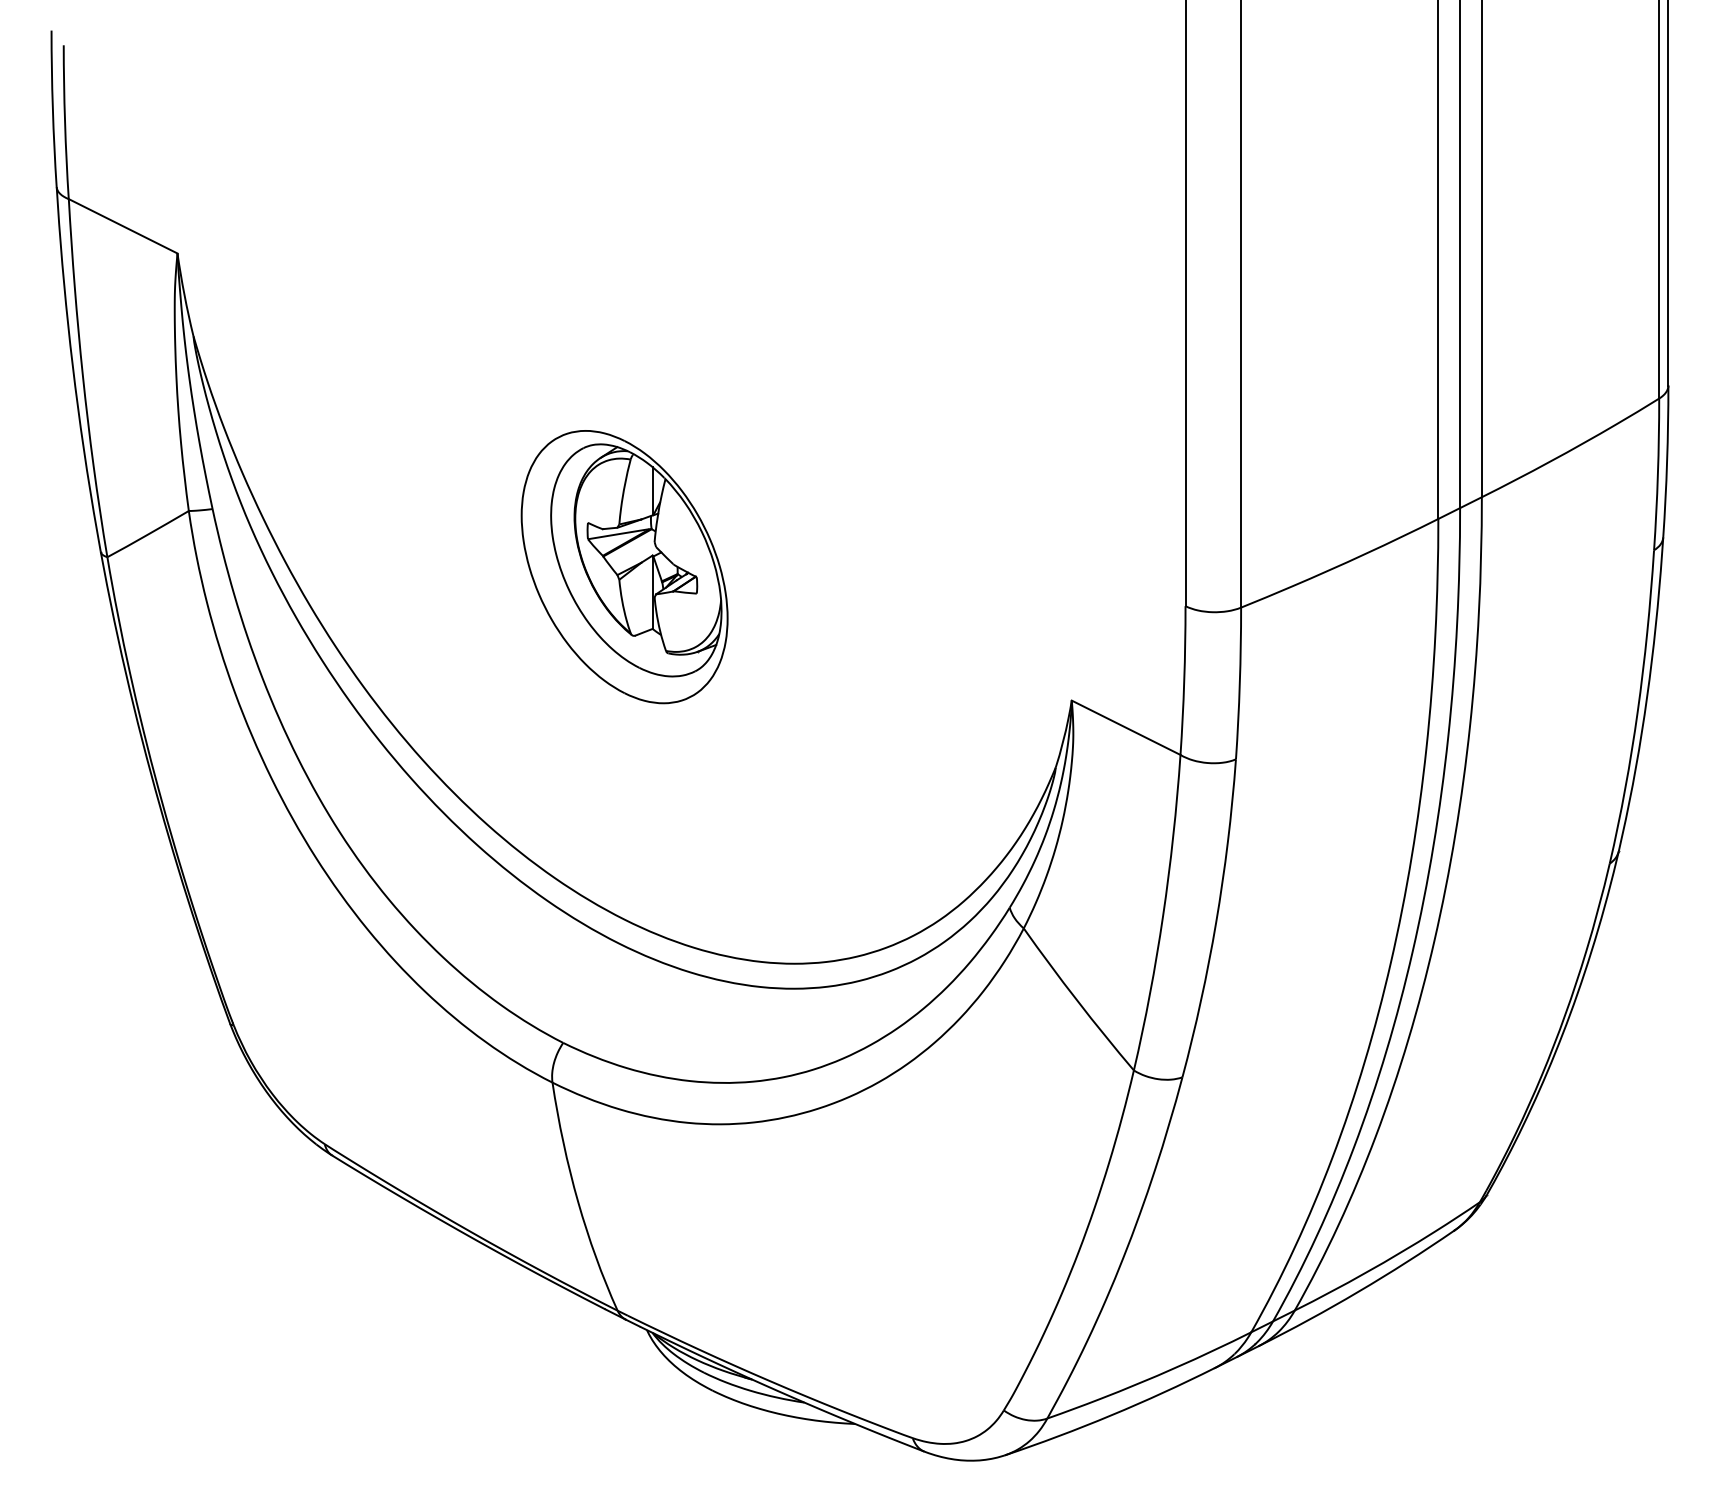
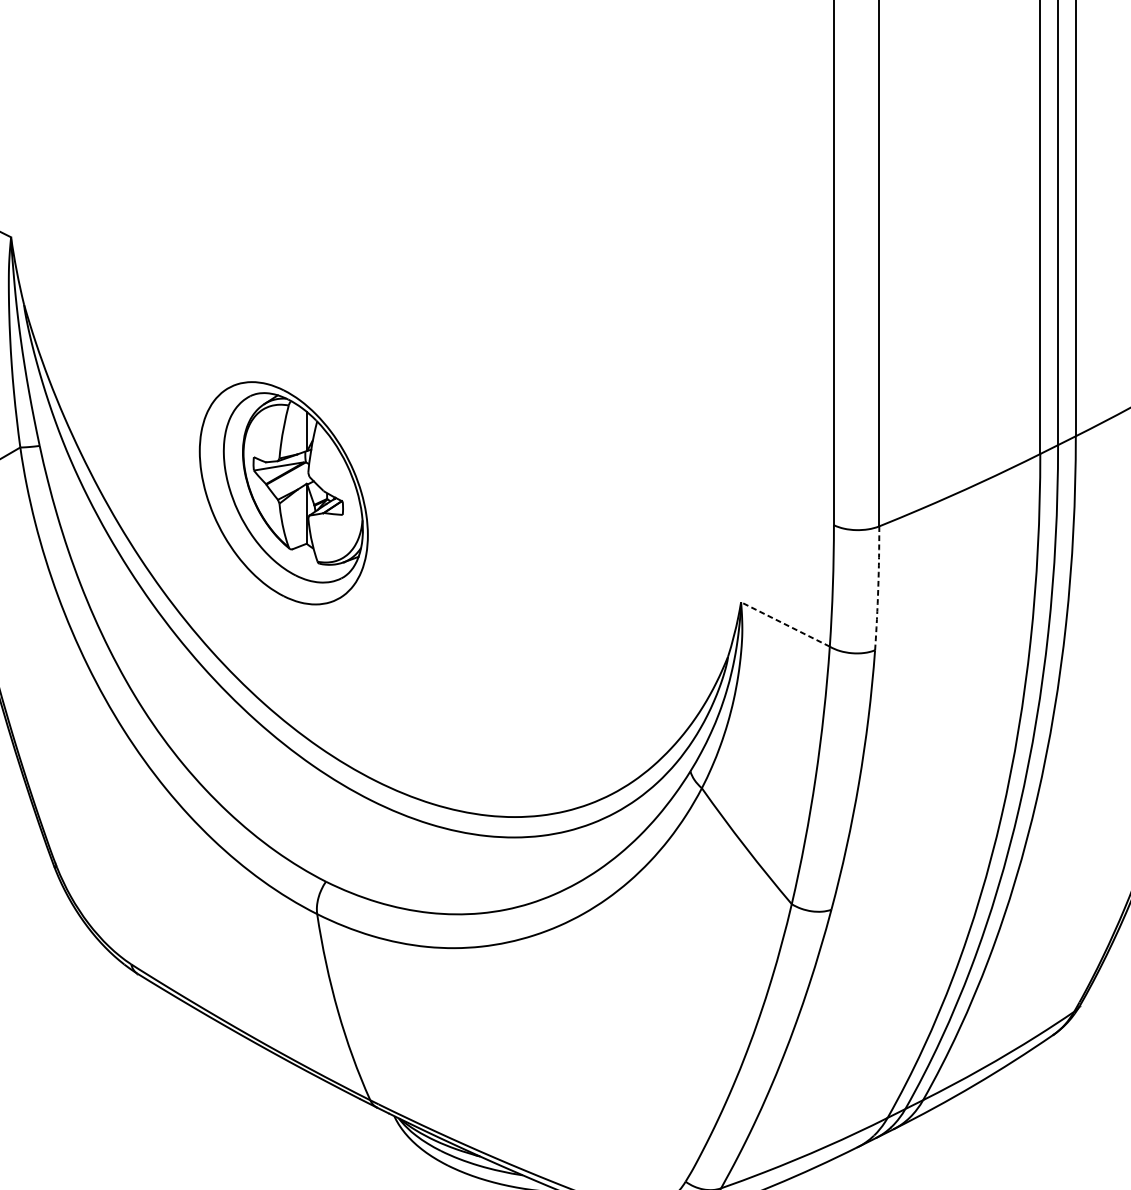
part: (624, 567) -> (283, 493), moved
arc: (1239, 683) -> (877, 588), solid -> dashed
line: (1126, 727) -> (785, 624), solid -> dashed

